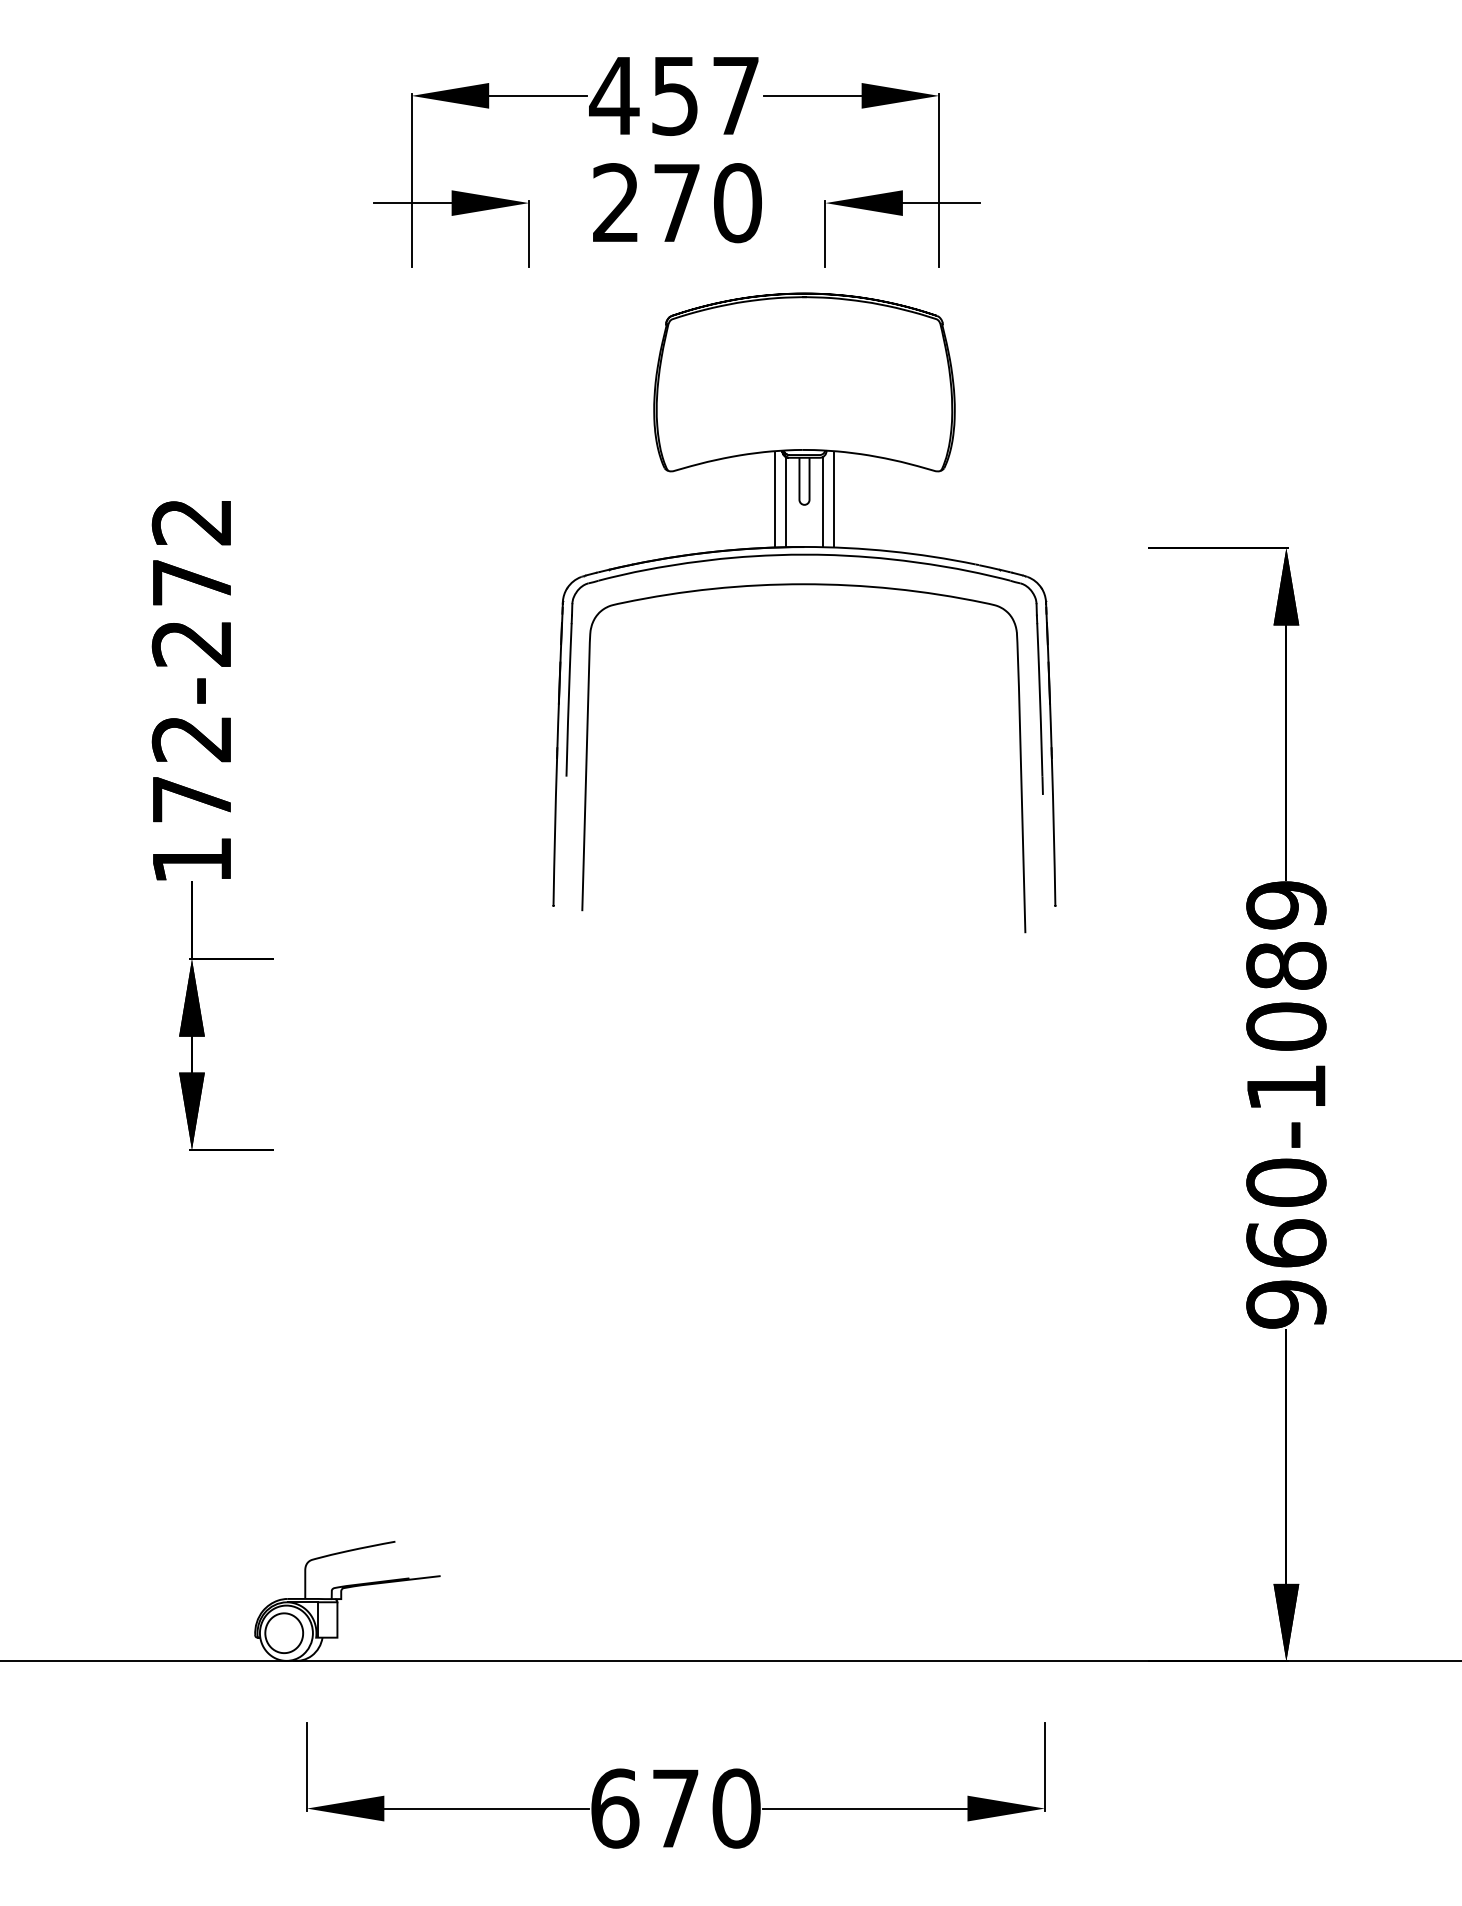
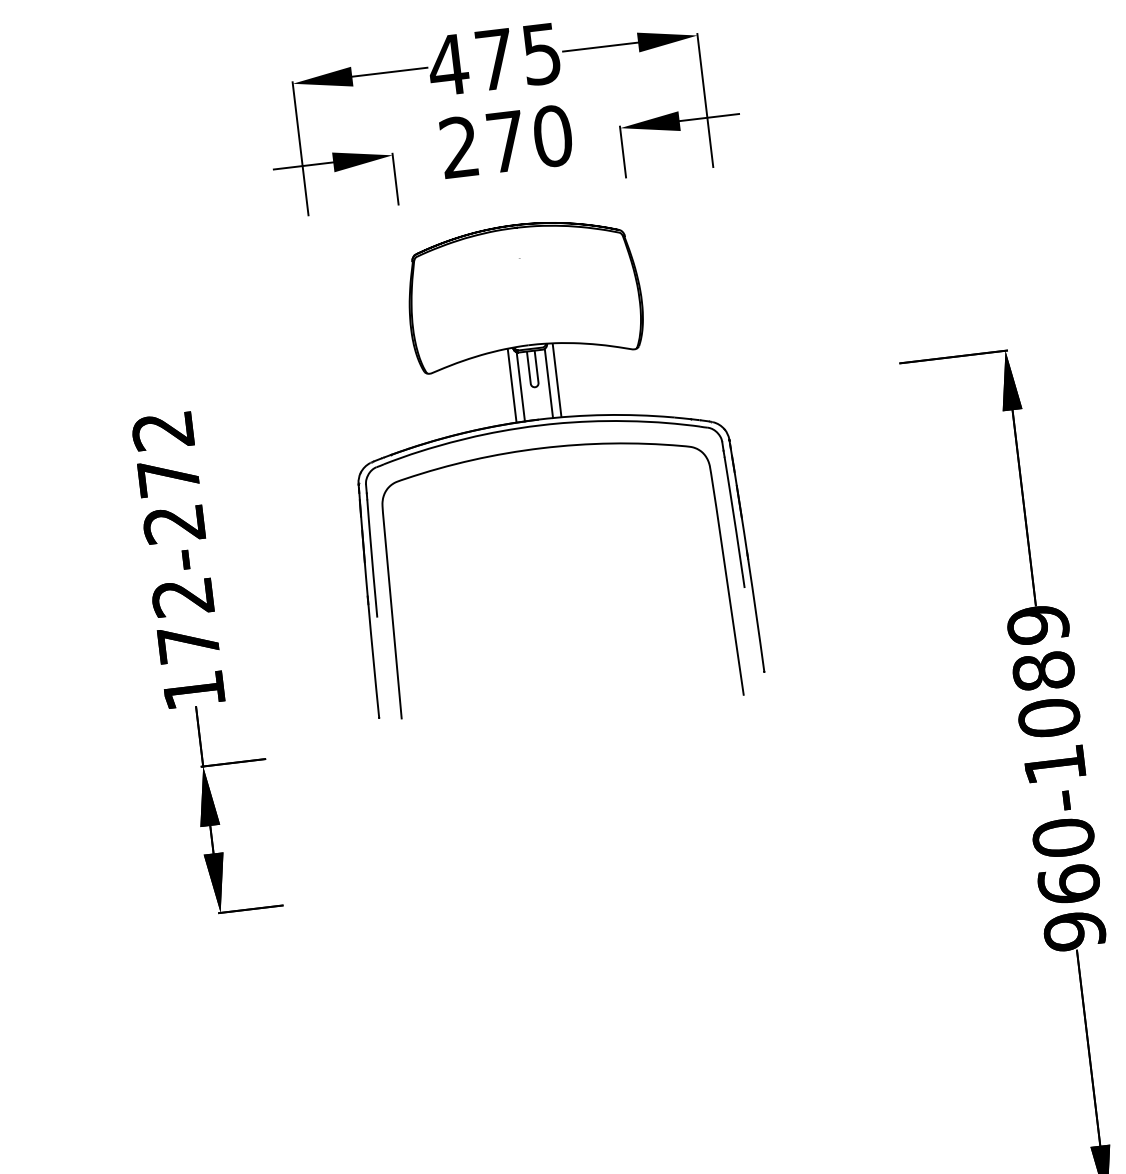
text: (705, 96) -> (518, 57), 457 -> 475
part: (804, 585) -> (542, 449), moved

